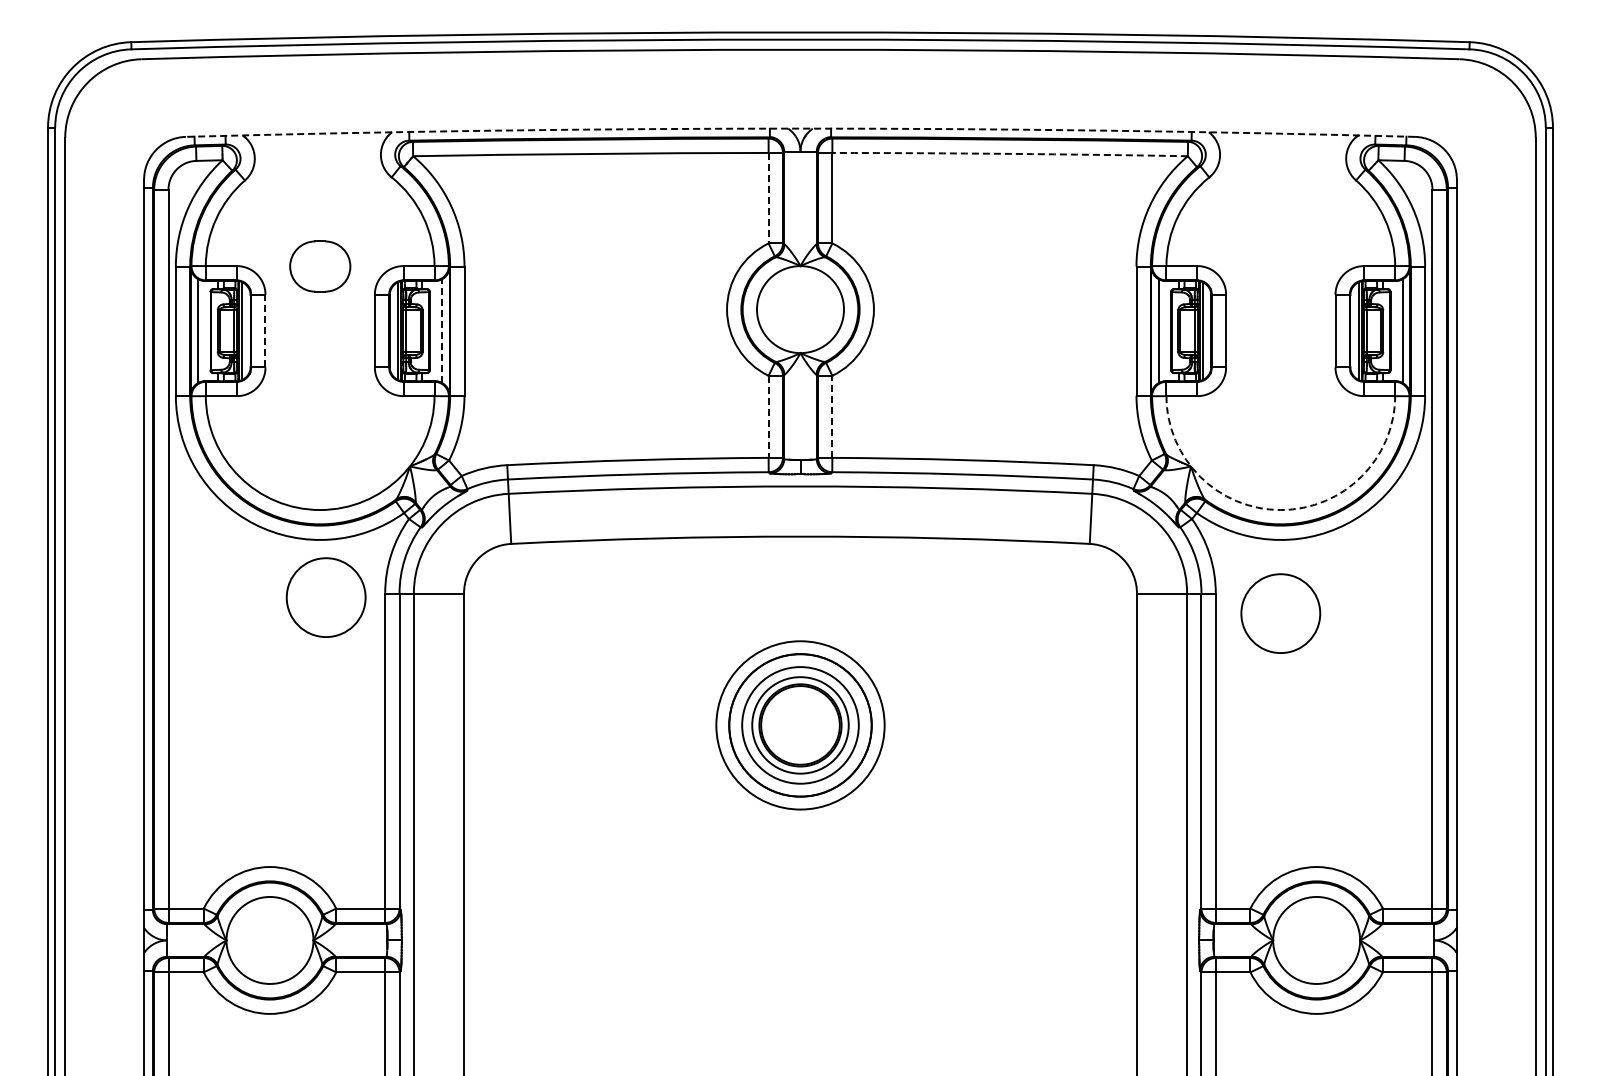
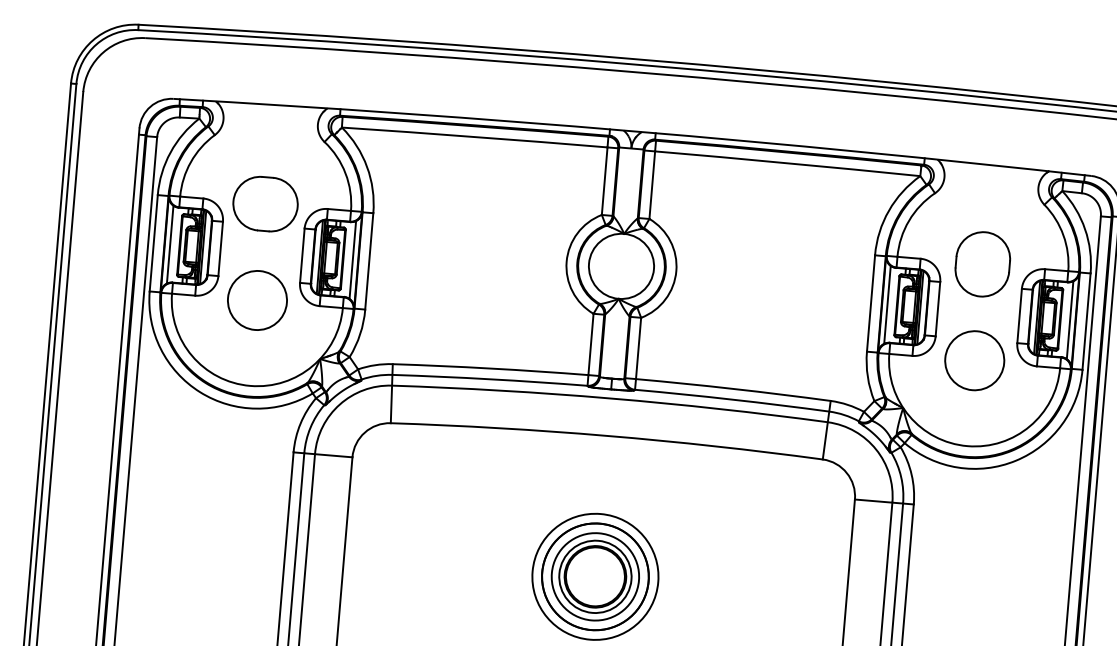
arc: (800, 128) -> (632, 131), dashed -> solid
arc: (1010, 153) -> (788, 162), dashed -> solid
line: (768, 198) -> (604, 181), dashed -> solid
part: (320, 266) -> (265, 204), size x1.43
part: (1280, 266) -> (982, 264), added
line: (265, 330) -> (220, 248), dashed -> solid
line: (442, 330) -> (352, 259), dashed -> solid
line: (832, 416) -> (638, 348), dashed -> solid
line: (768, 417) -> (590, 344), dashed -> solid
arc: (1280, 510) -> (967, 446), dashed -> solid
circle: (325, 597) -> (256, 300), moved
circle: (1280, 613) -> (974, 360), moved

